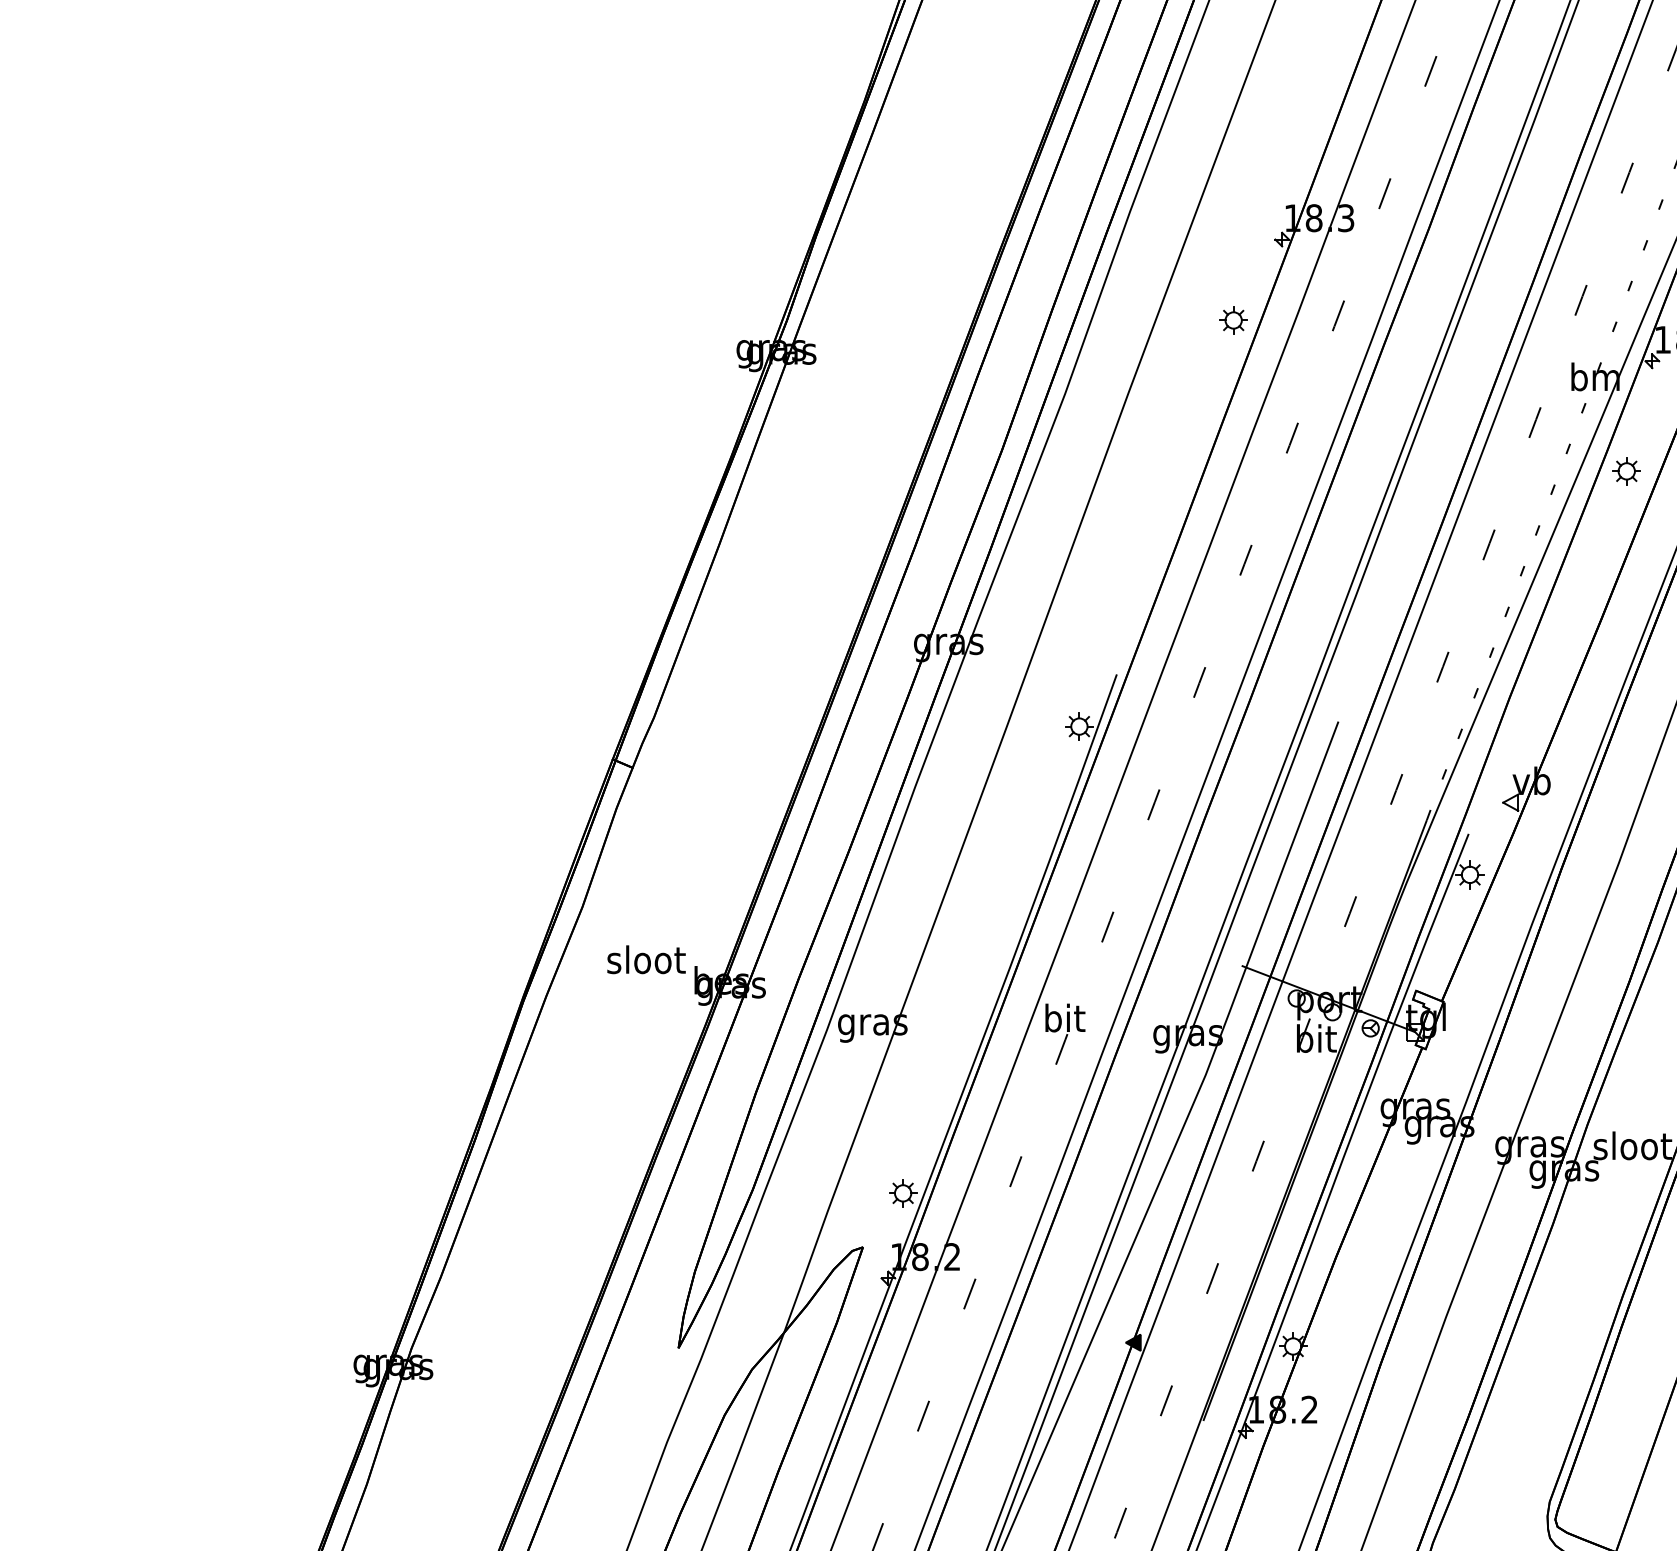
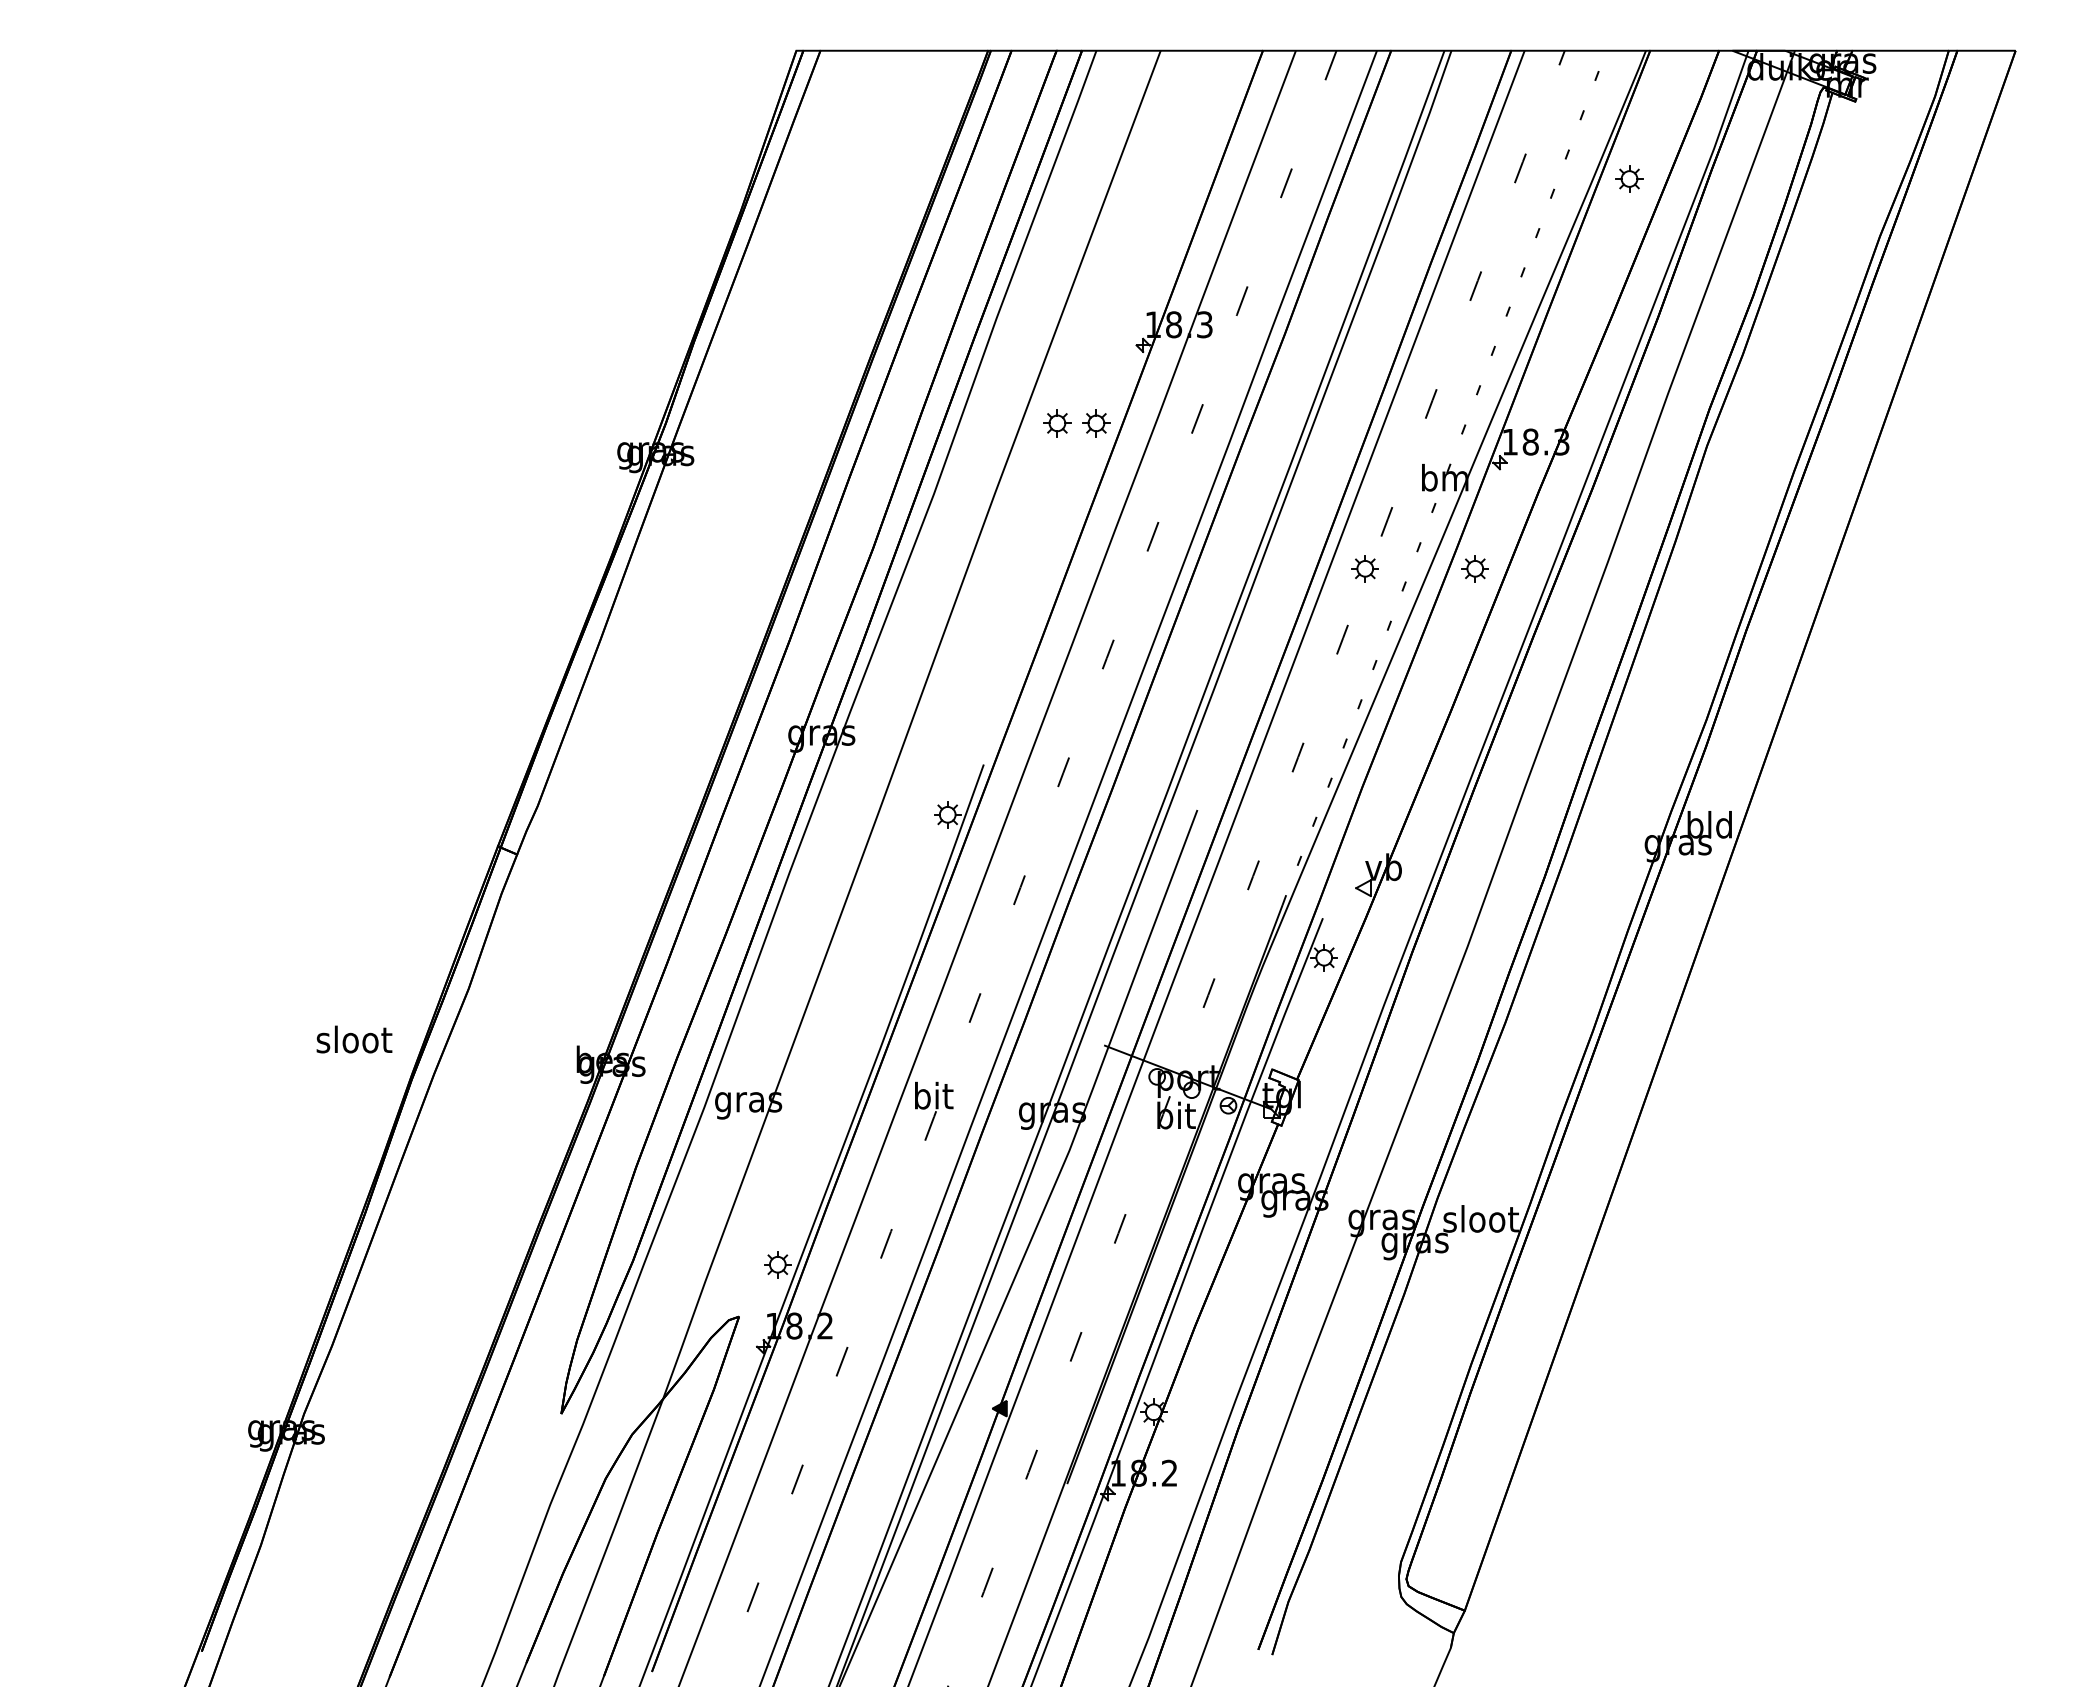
part: (1193, 320) -> (1057, 423), added
part: (1511, 471) -> (1364, 568), added
text: (646, 959) -> (354, 1039), moved

